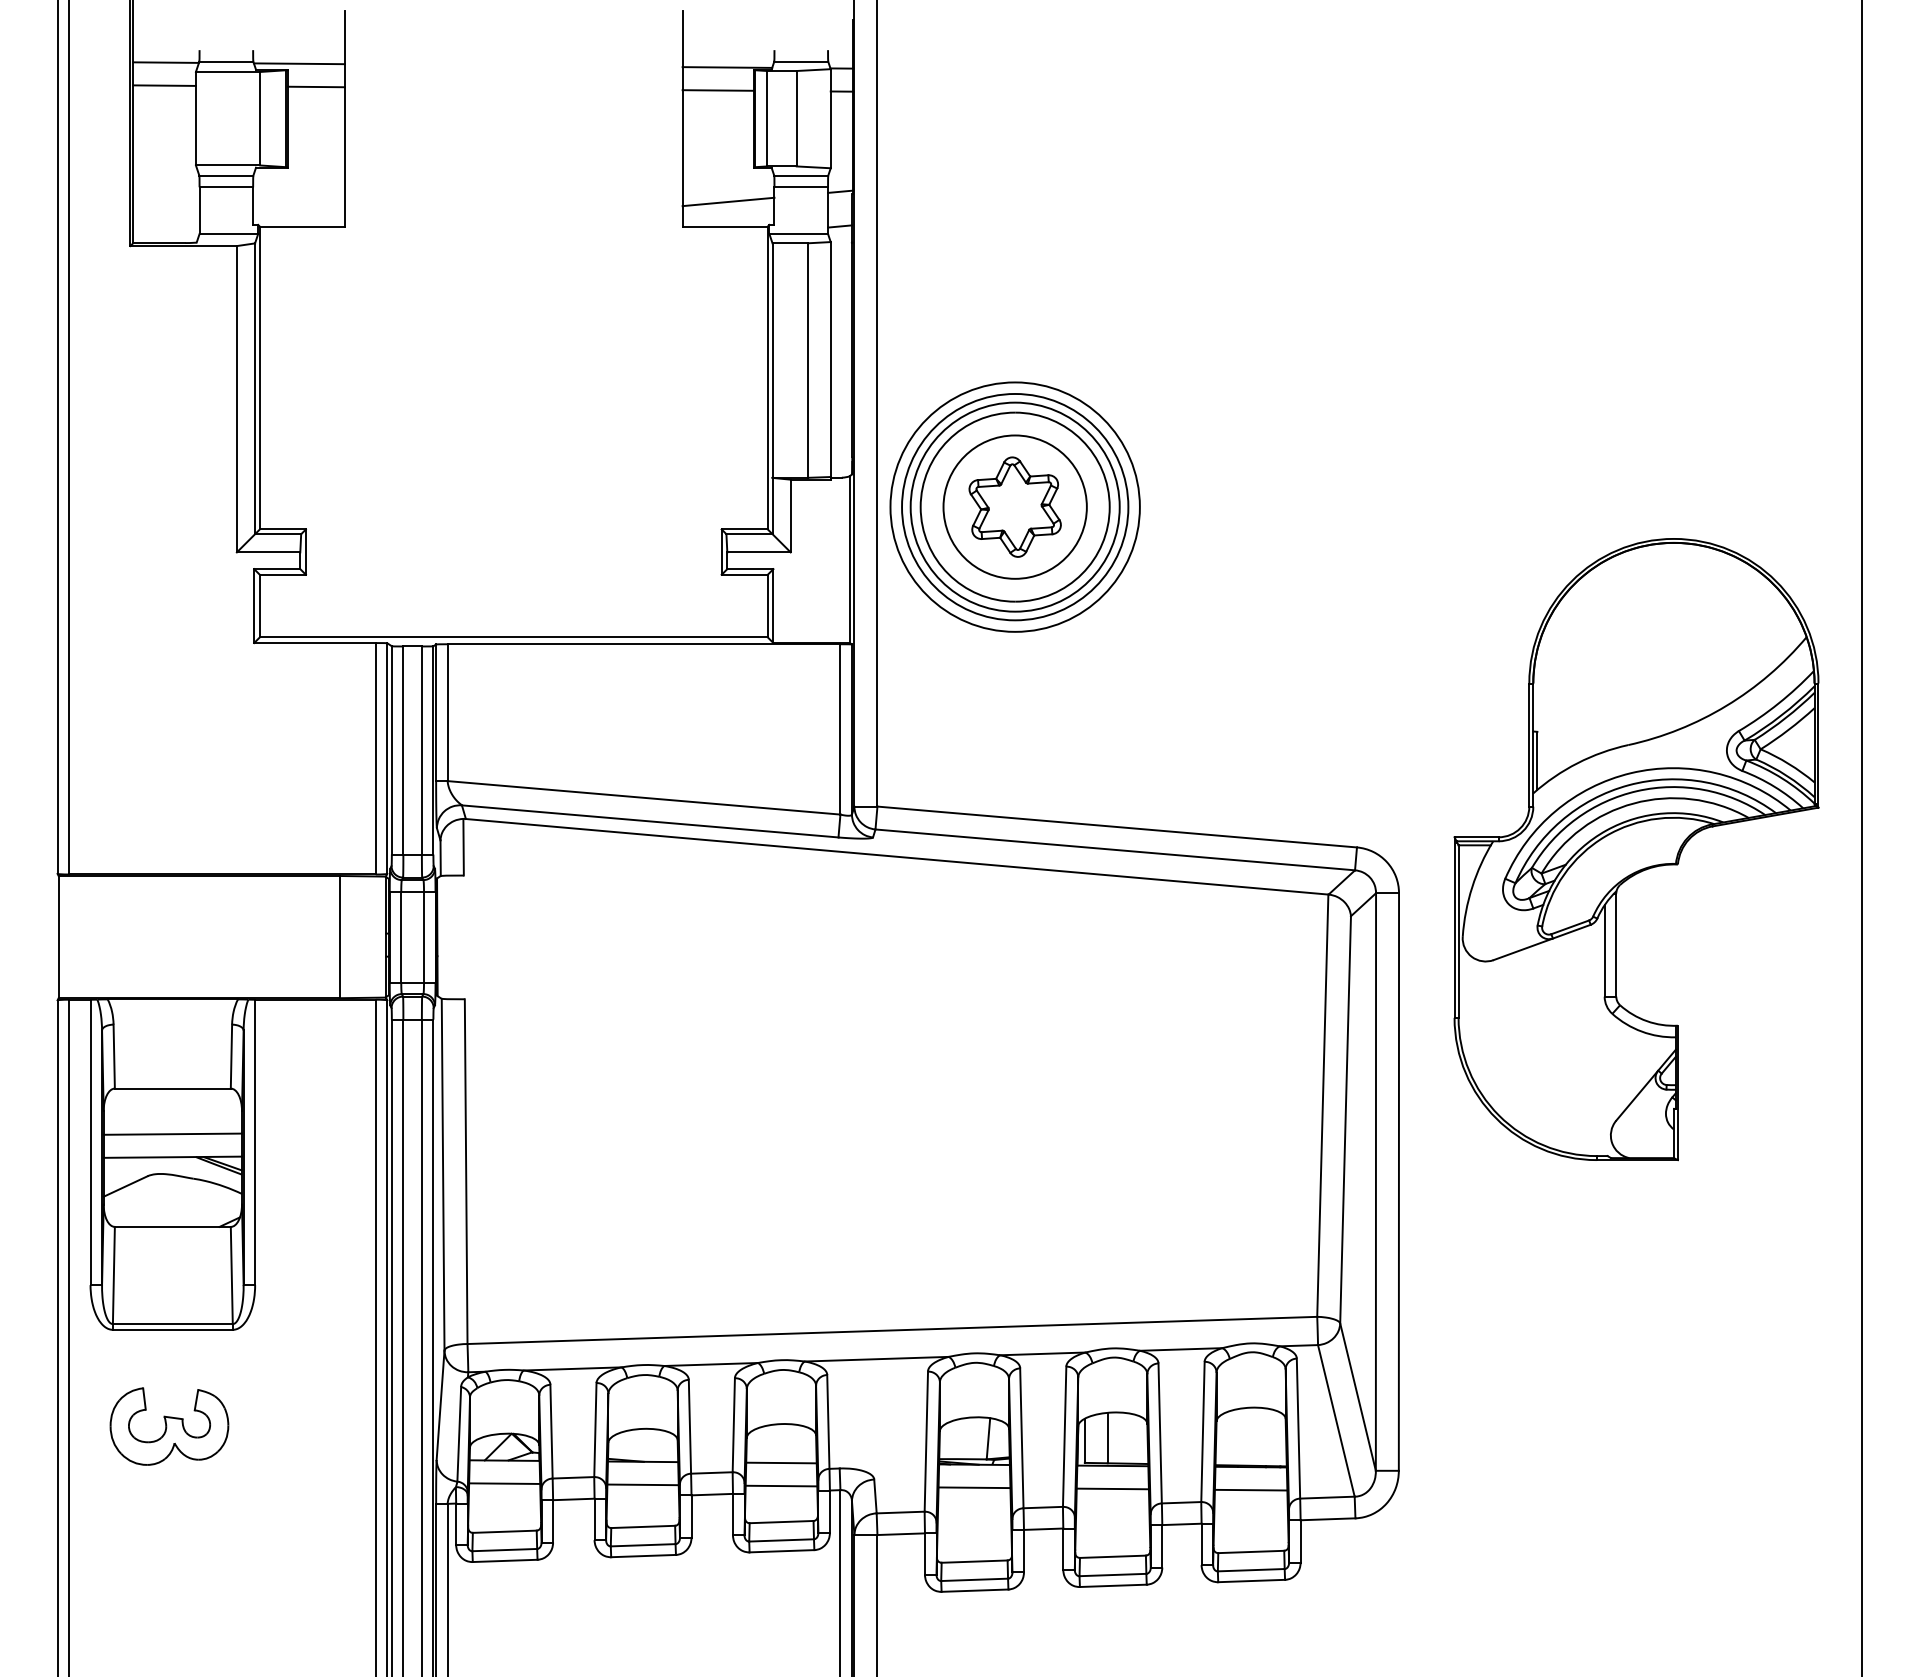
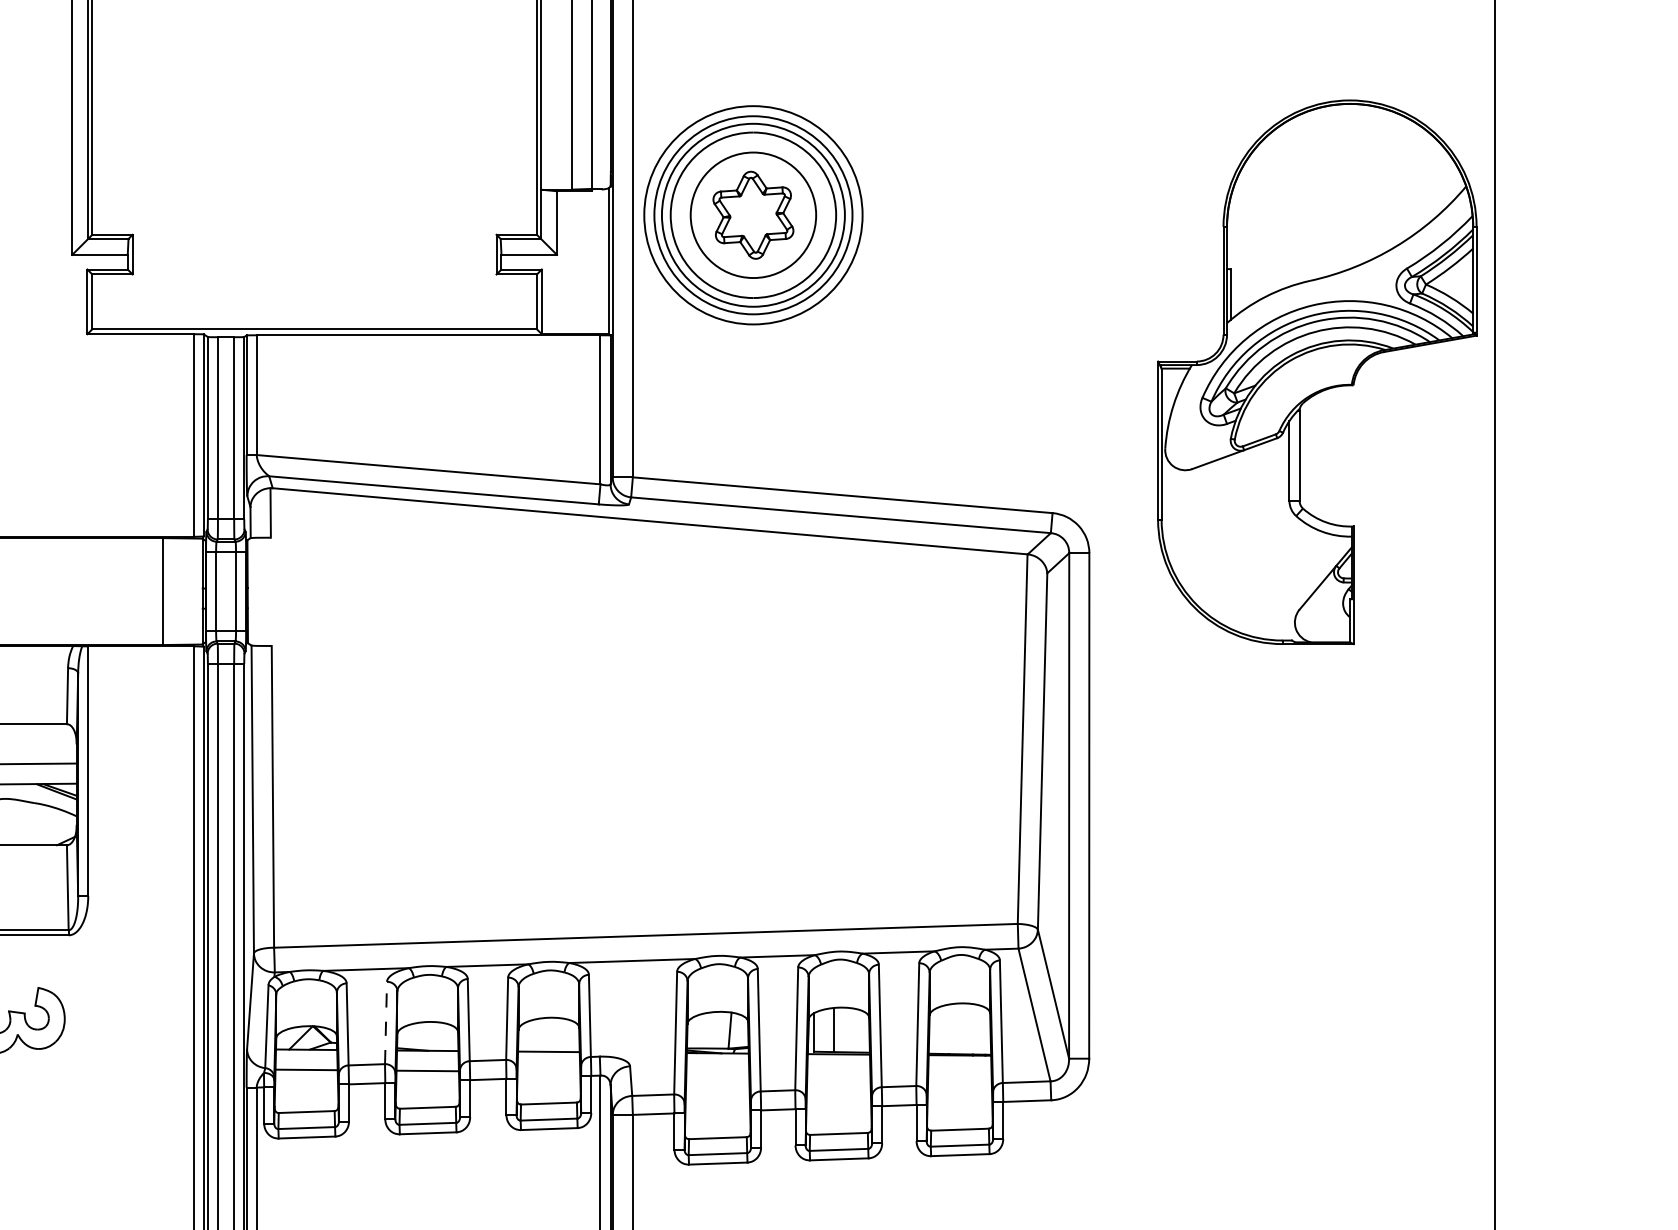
part: (1636, 849) -> (1317, 372), moved
line: (595, 1429) -> (386, 1022), solid -> dashed
line: (781, 1485) -> (548, 1071), removed
line: (974, 1487) -> (717, 1073), removed
line: (1112, 1488) -> (838, 1074), removed
line: (1250, 1489) -> (959, 1075), removed

